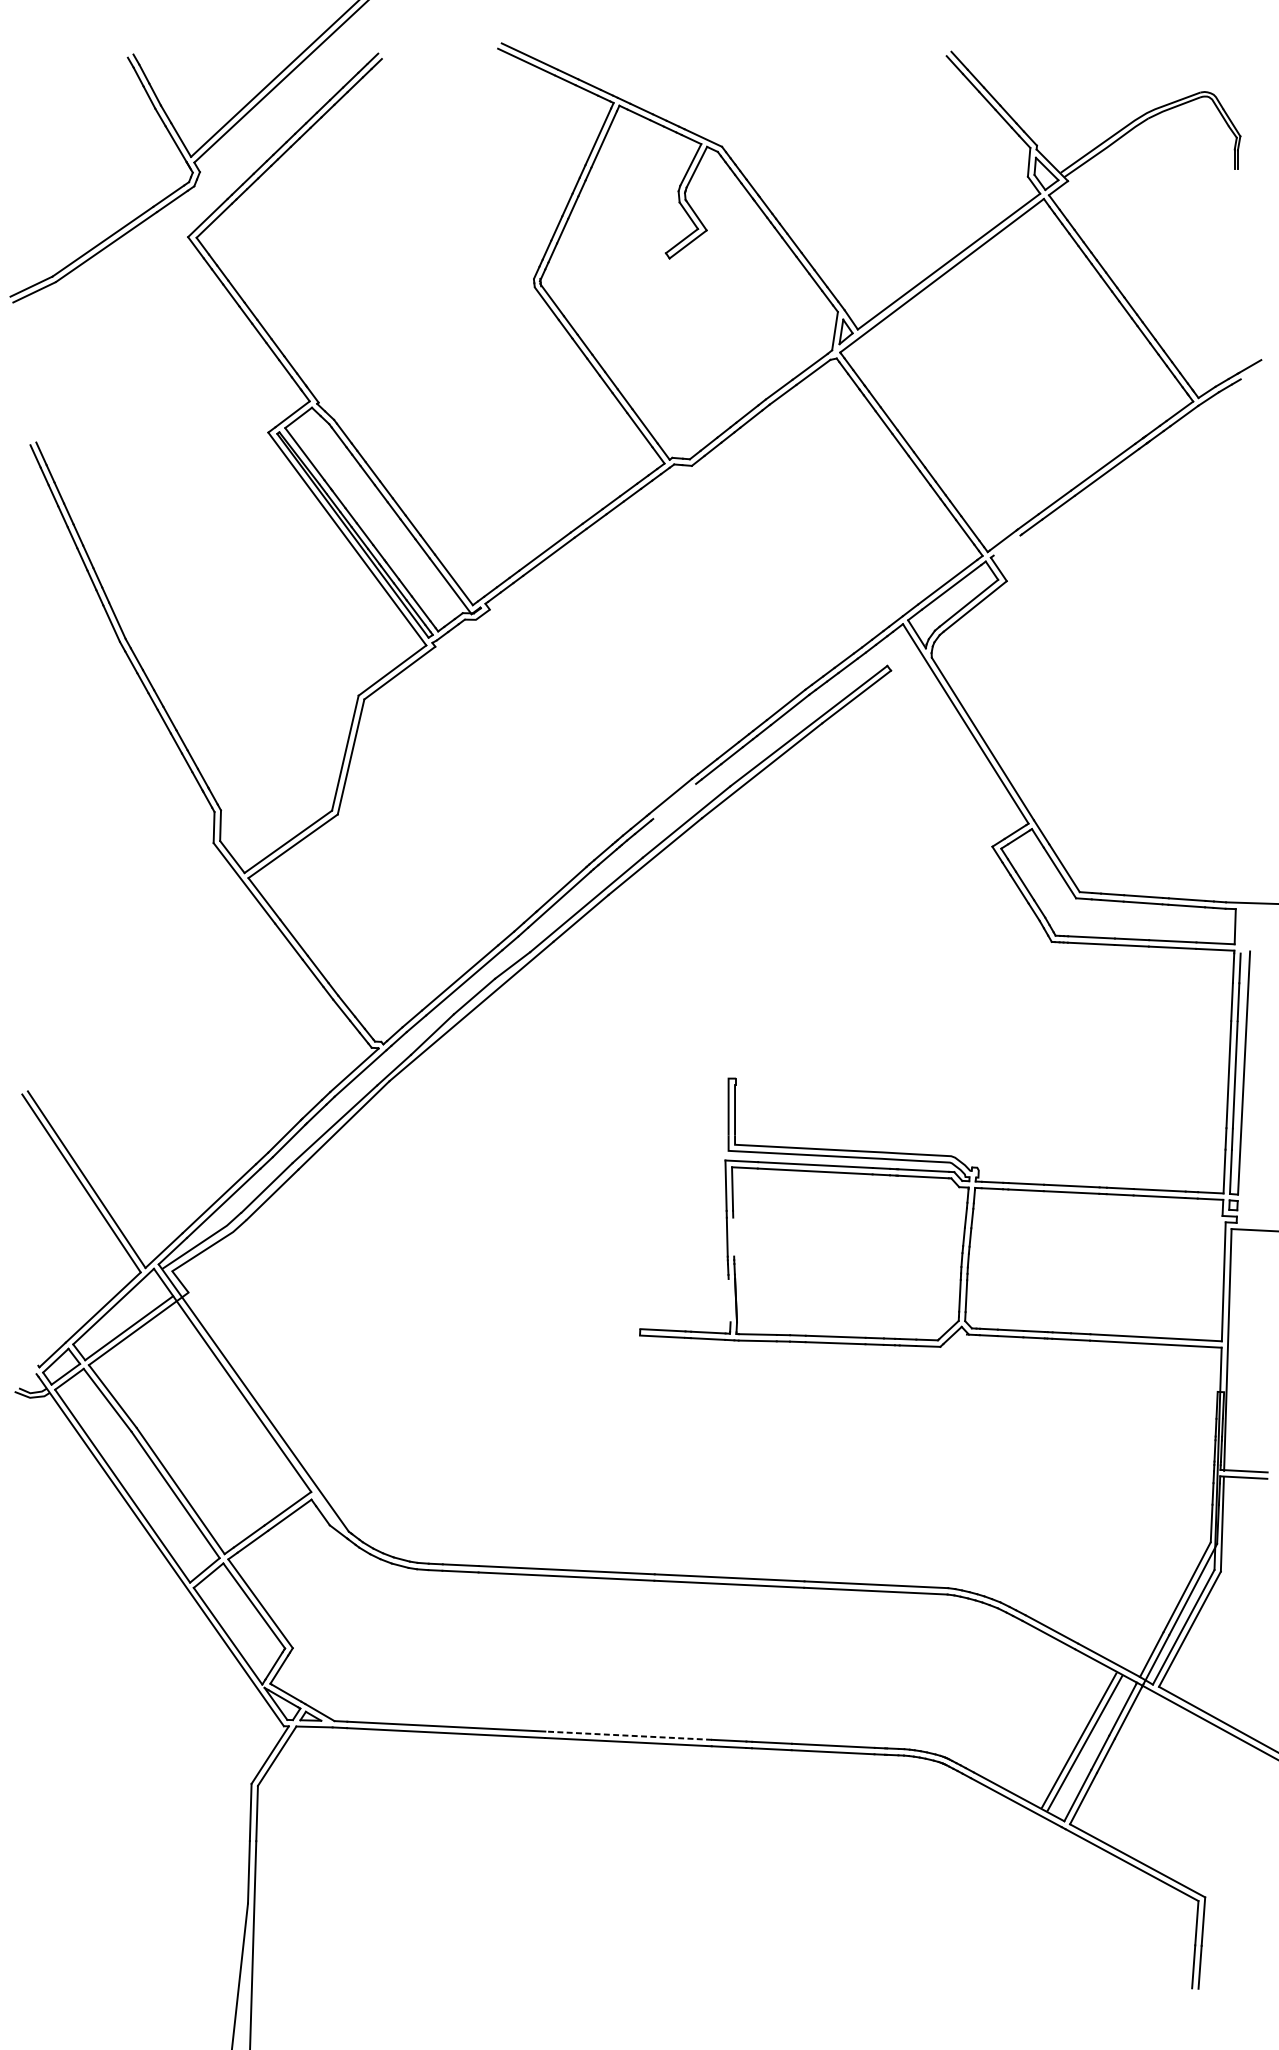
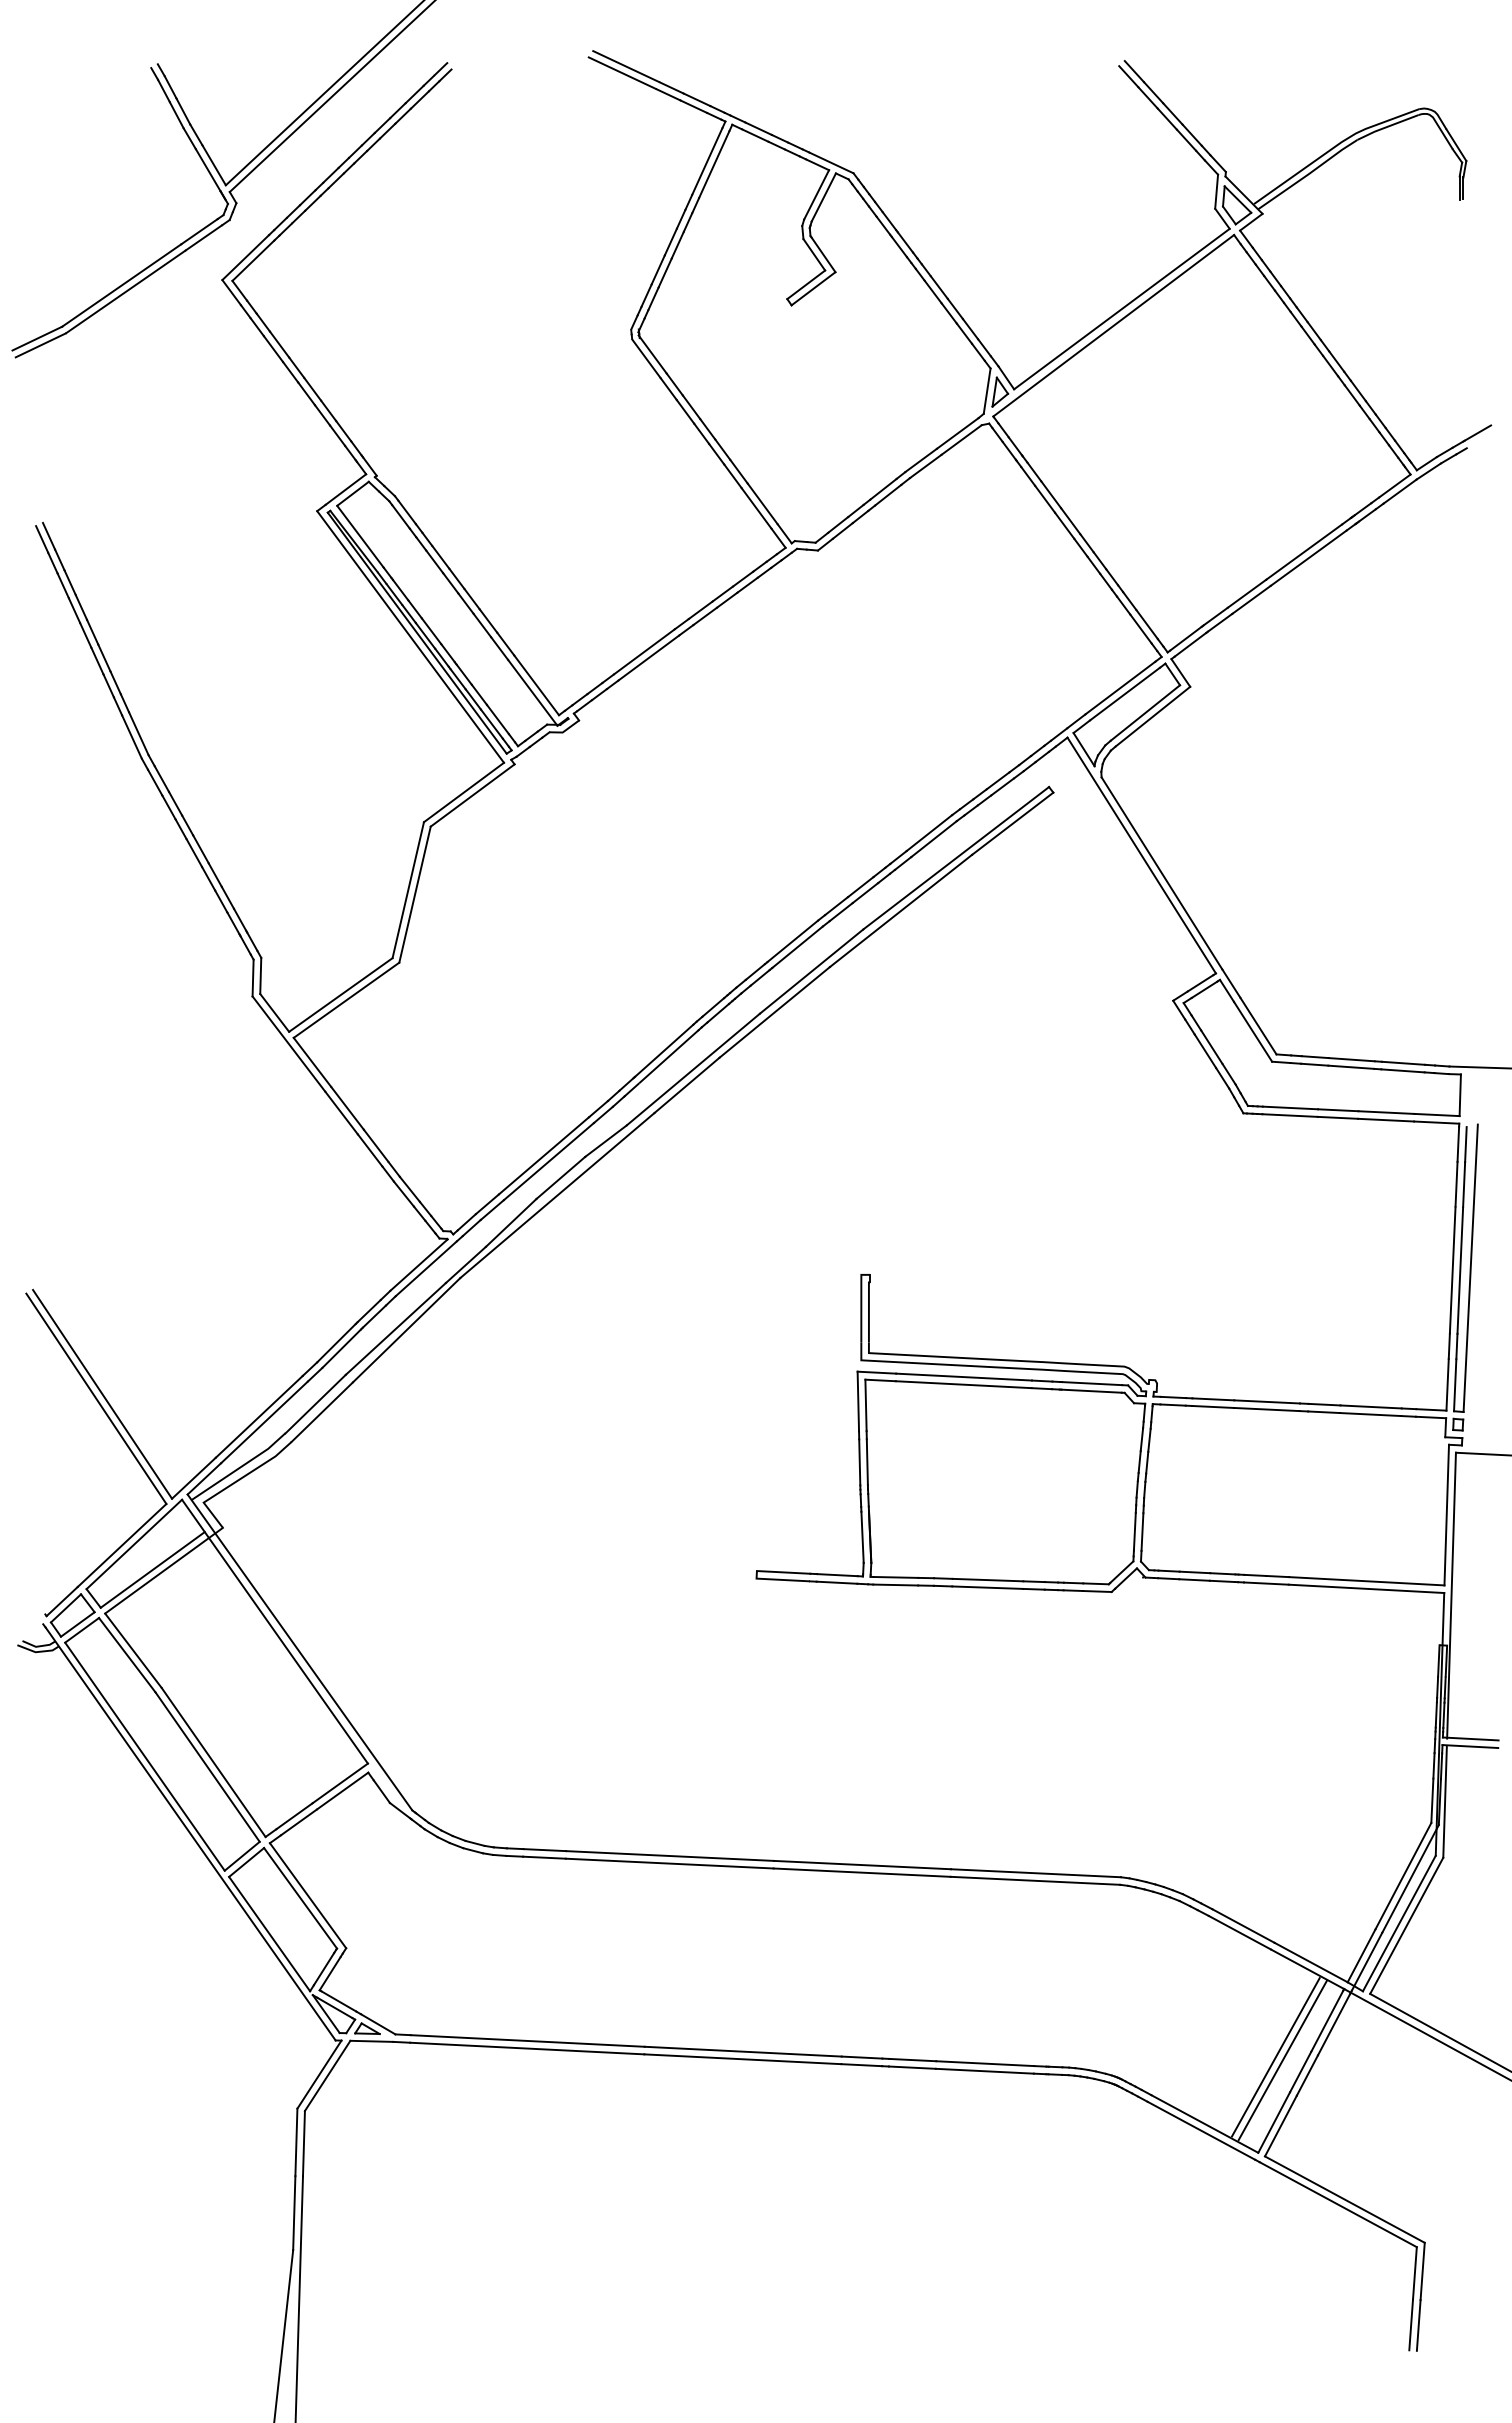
line: (1007, 545) -> (1190, 644), added
line: (674, 801) -> (797, 947), added
line: (732, 1237) -> (866, 1462), added
line: (729, 1299) -> (862, 1536), added
line: (628, 1735) -> (743, 2051), dashed -> solid

